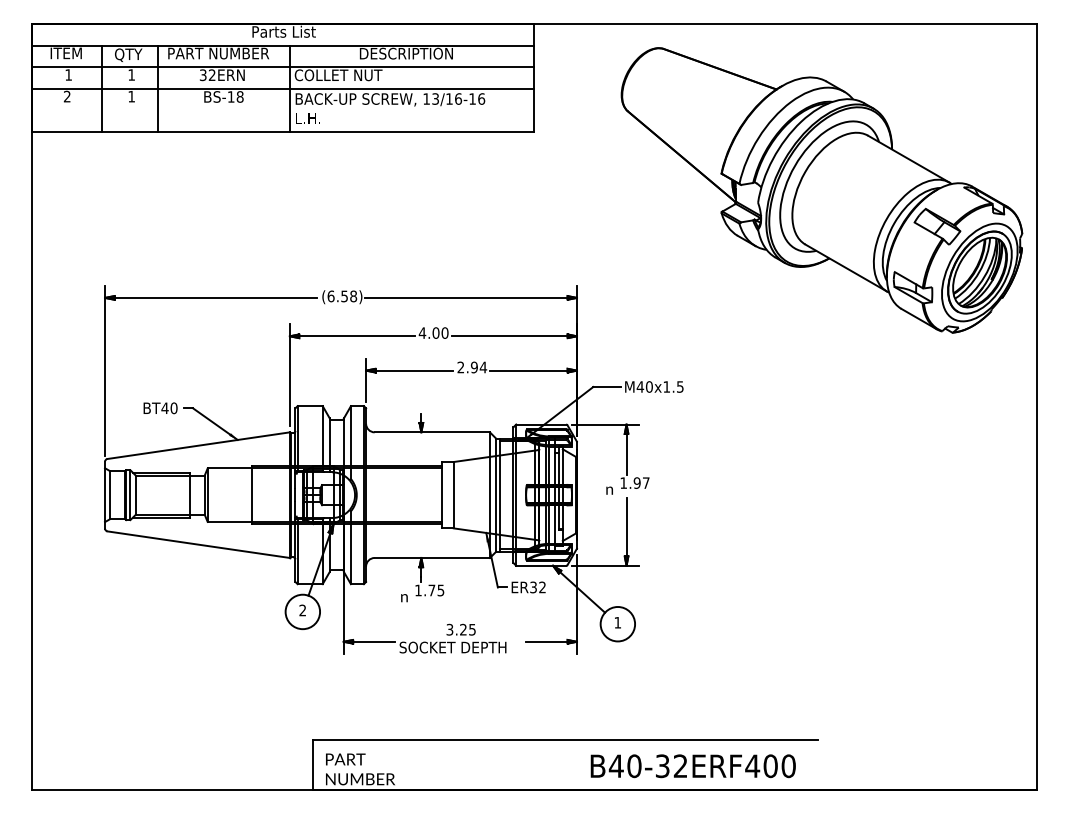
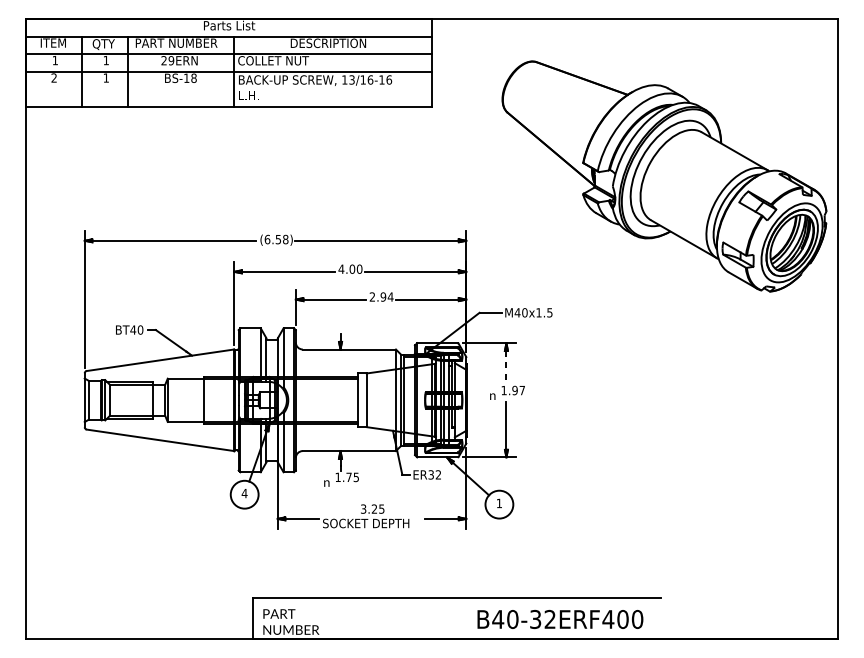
text: (207, 75) -> (167, 60), 32ERN -> 29ERN
part: (821, 190) -> (664, 176), moved
line: (626, 454) -> (506, 367), solid -> dashed
text: (302, 610) -> (244, 493), 2 -> 4

